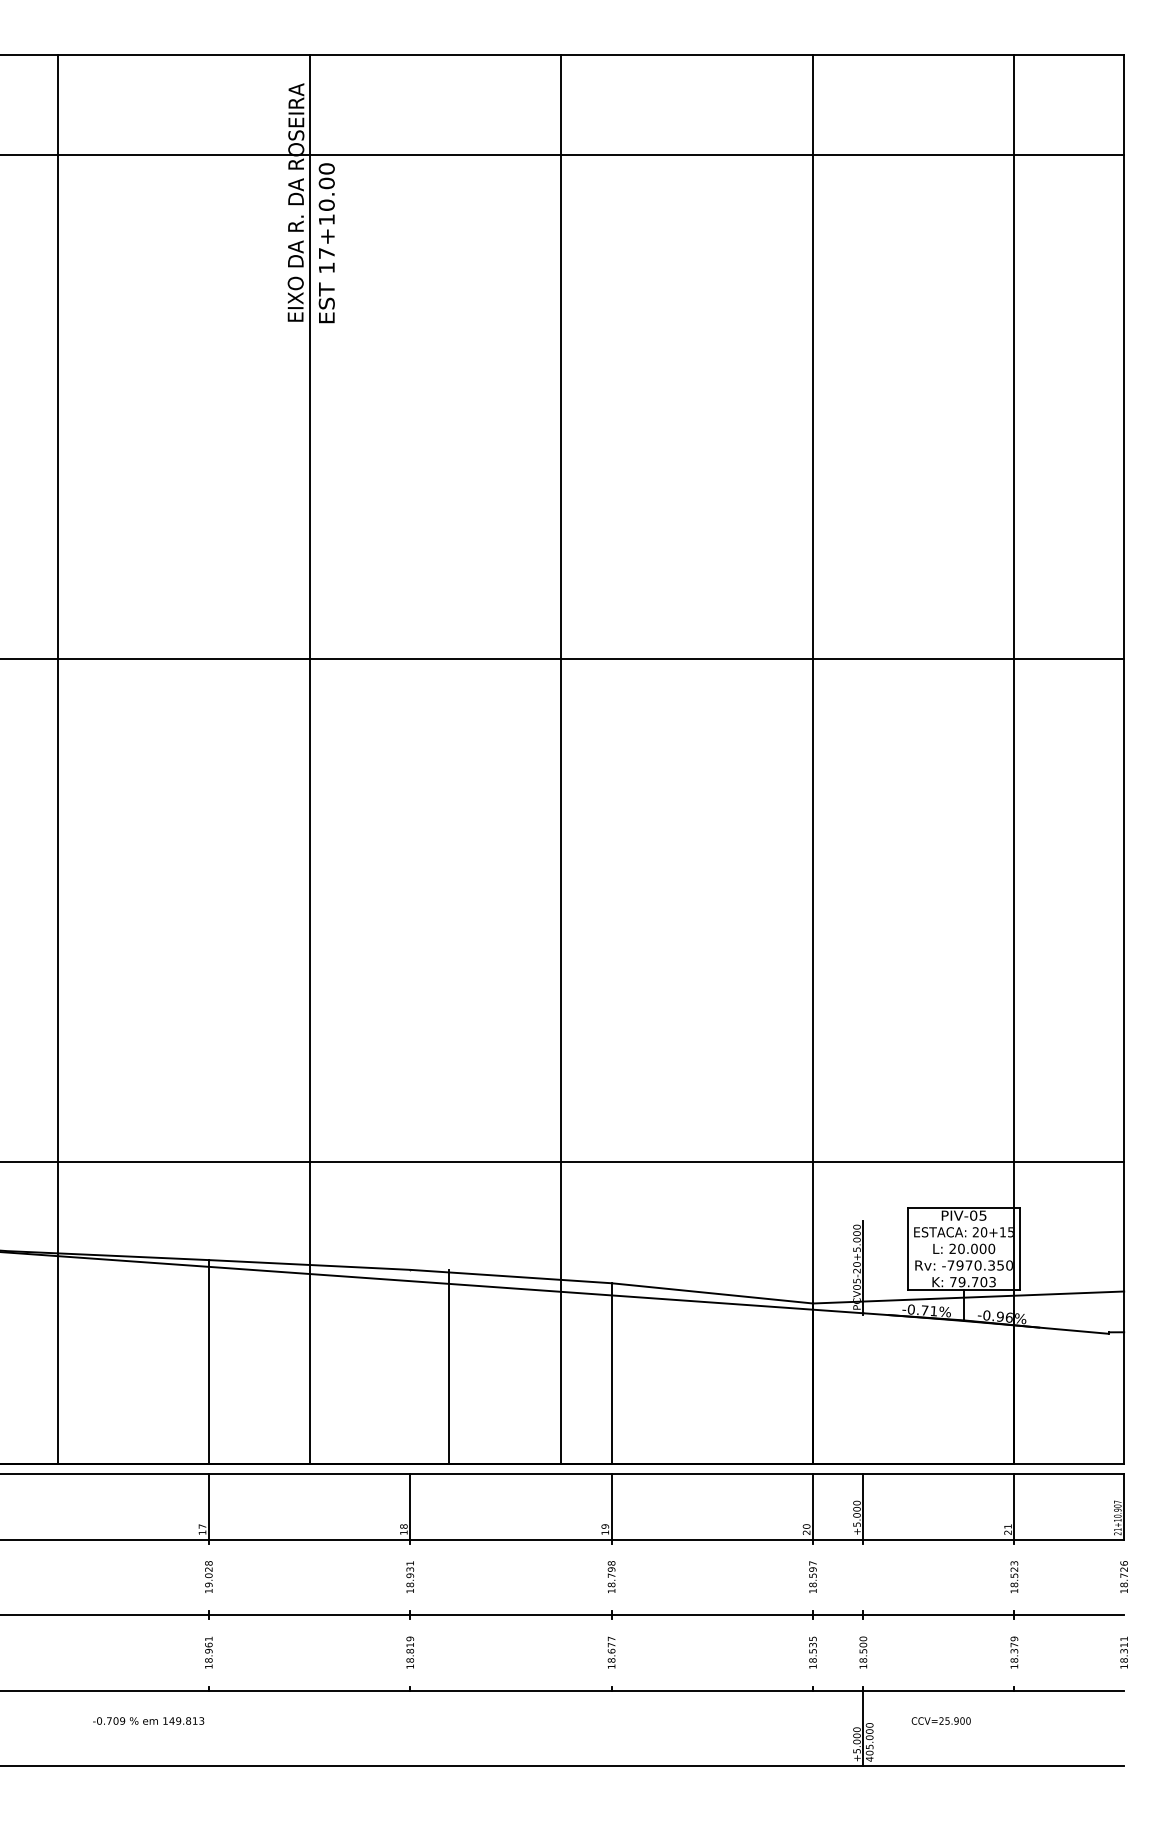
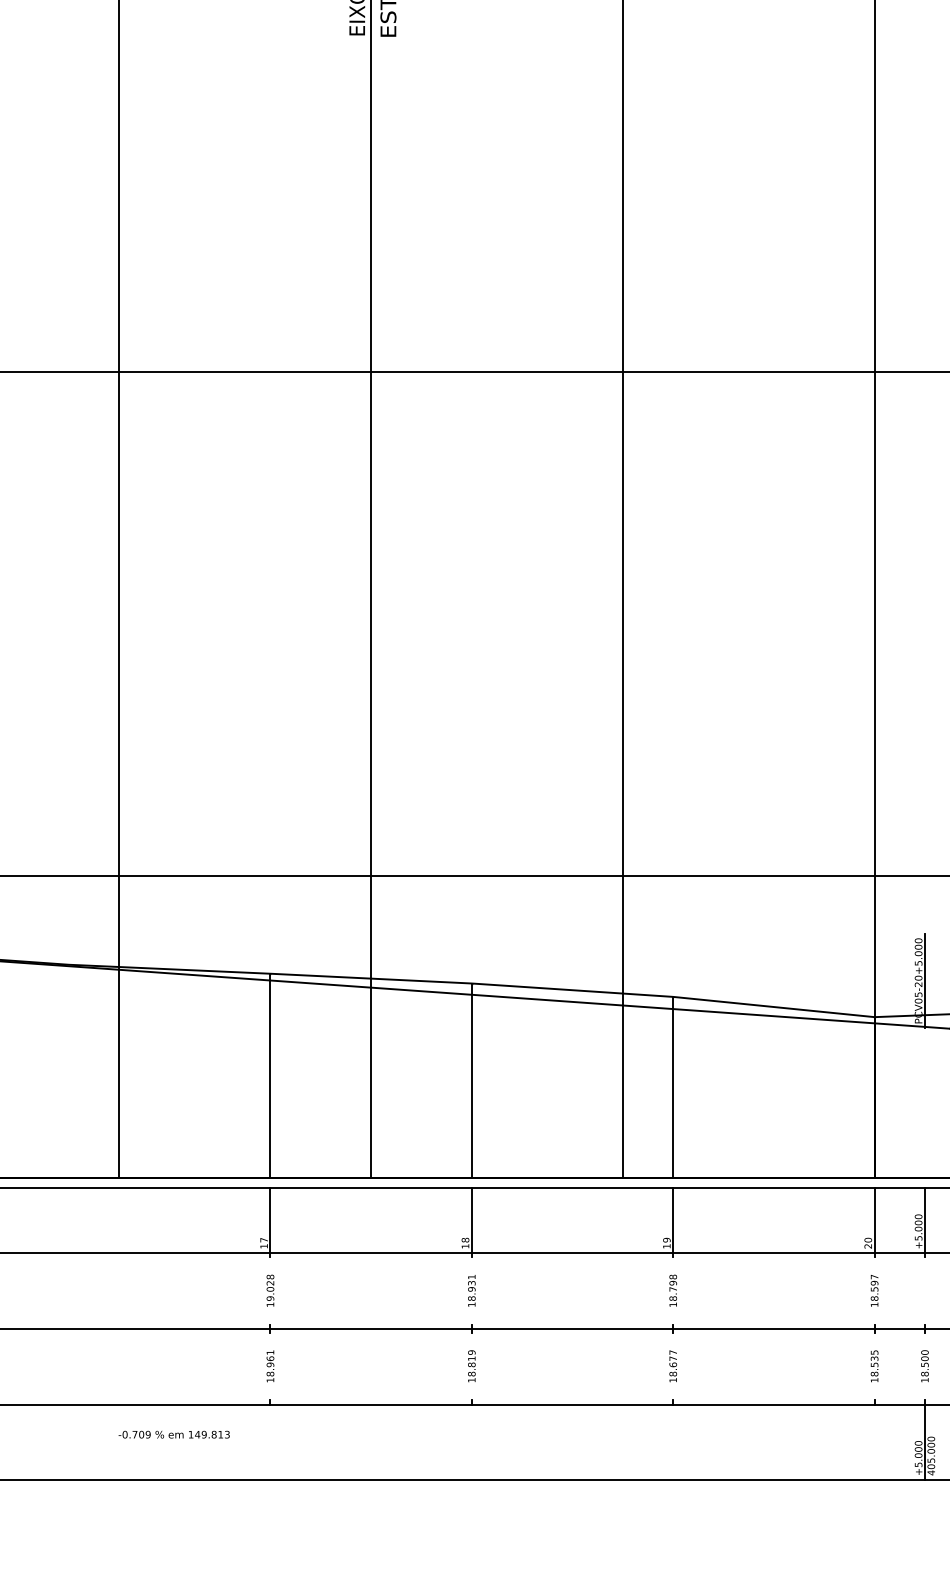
line: (449, 1366) -> (472, 1080), moved
text: (148, 1720) -> (174, 1434), moved

